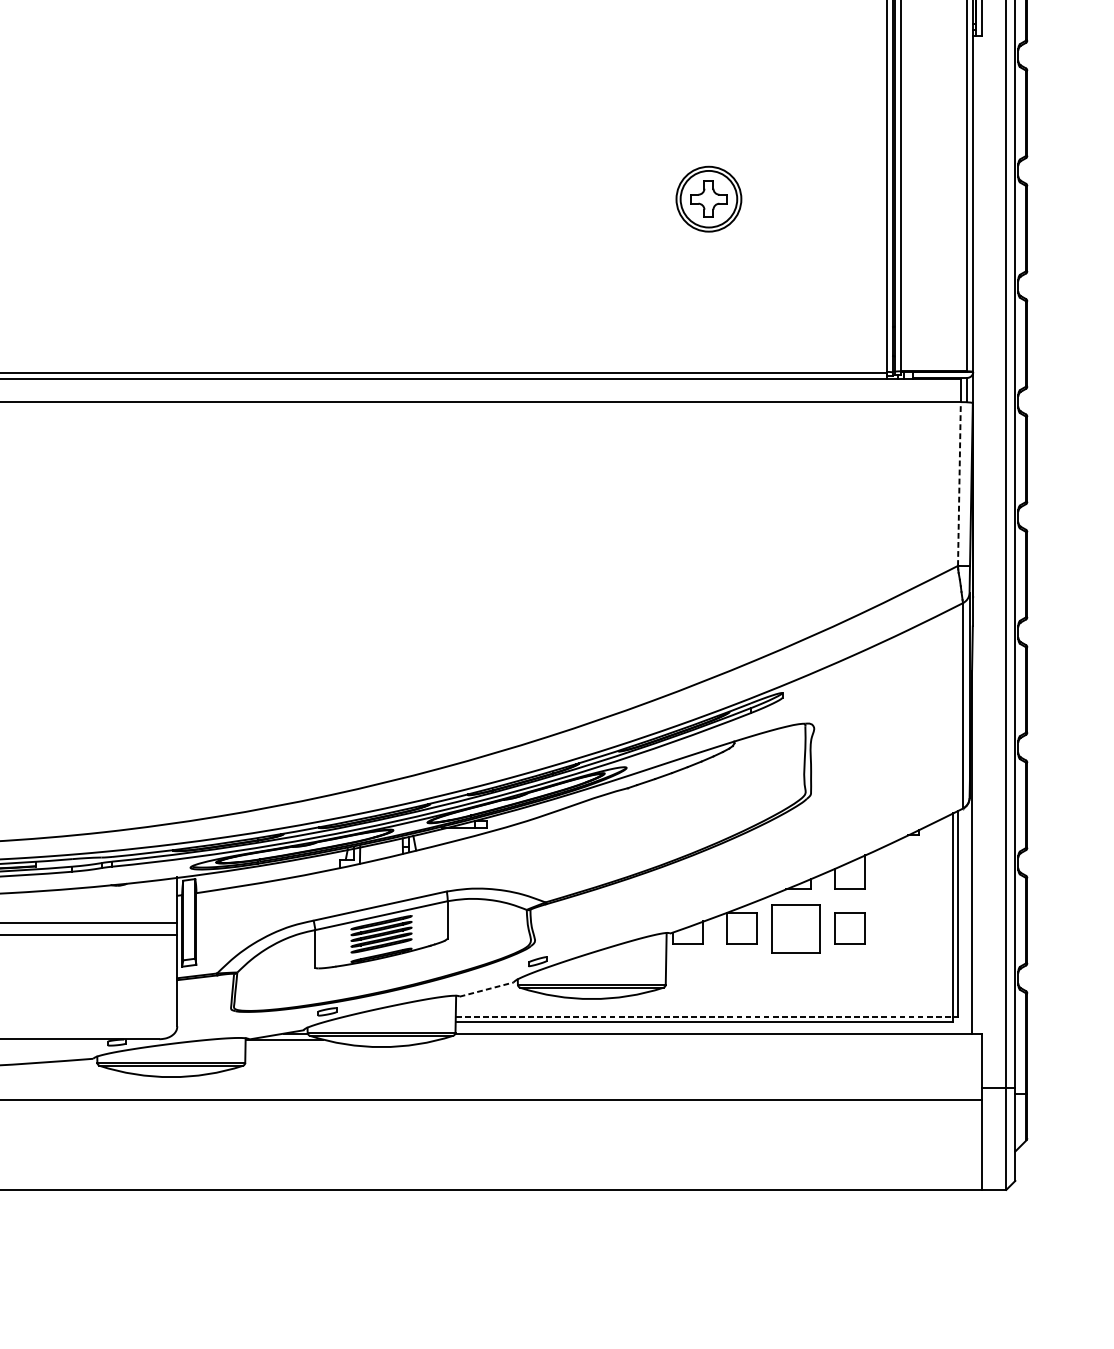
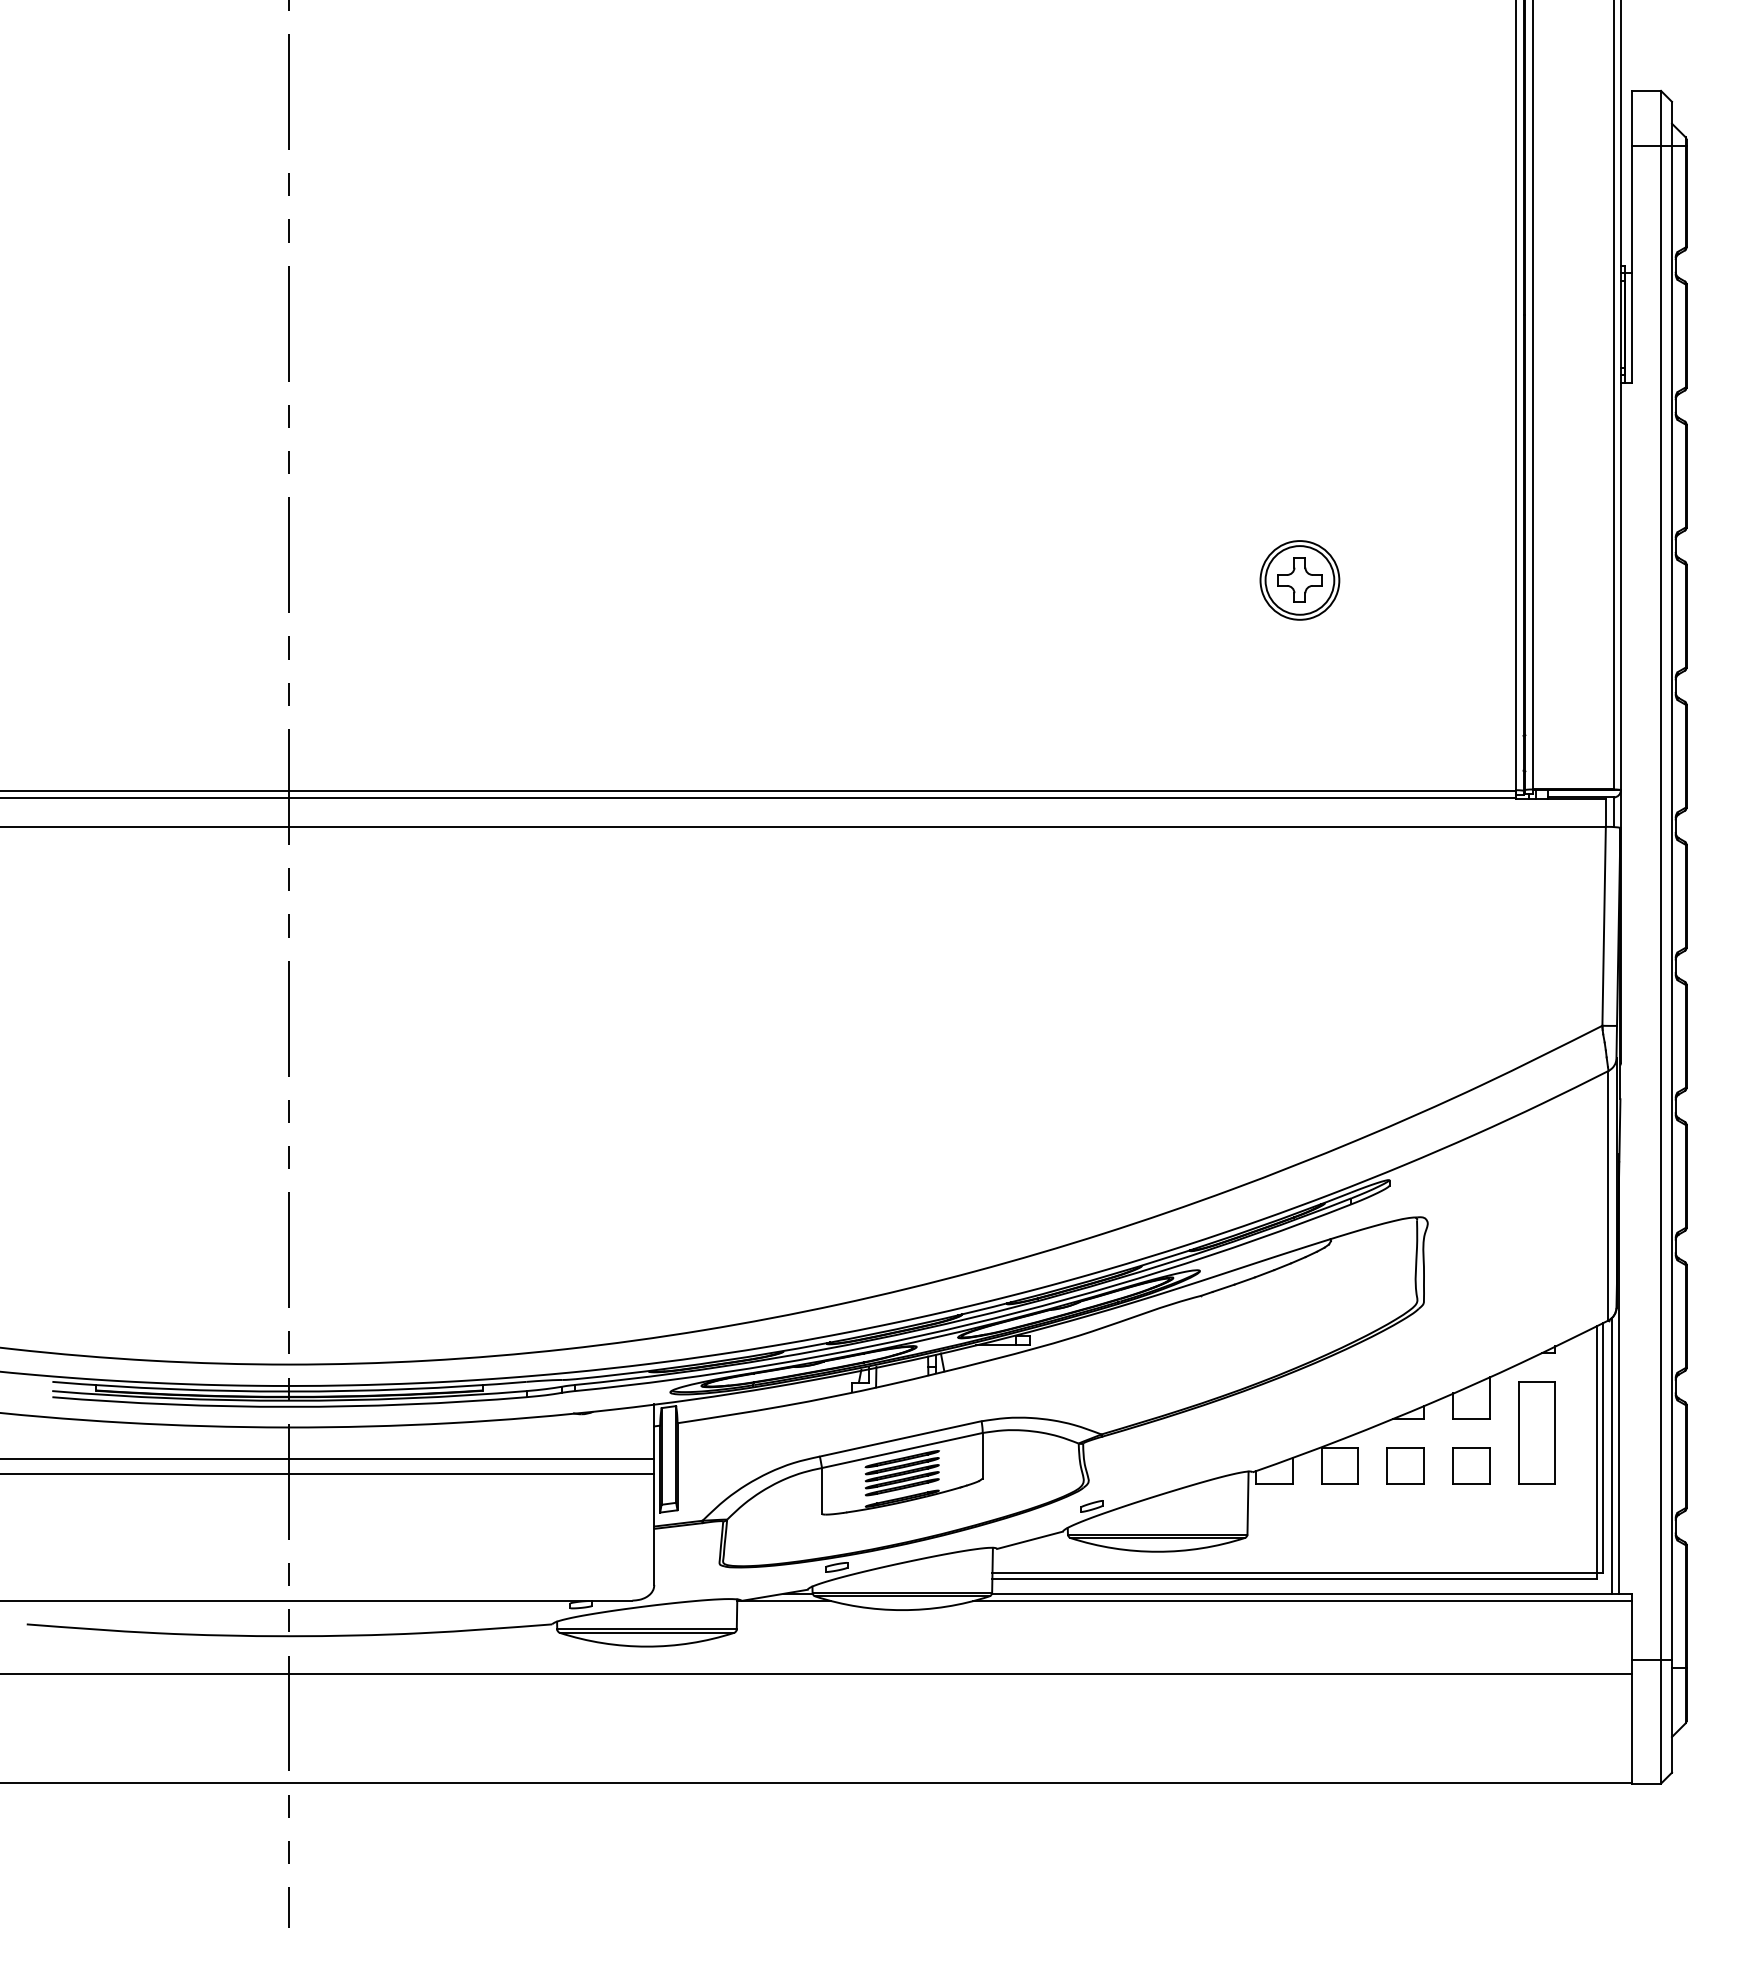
line: (959, 483) -> (1604, 925), dashed -> solid
part: (903, 900) -> (1536, 1432), added
line: (966, 919) -> (1612, 1455), added
part: (795, 927) -> (1405, 1465), size x0.62
line: (487, 989) -> (1030, 1540), dashed -> solid
line: (705, 1016) -> (1295, 1573), dashed -> solid
line: (711, 1039) -> (1302, 1601), added

